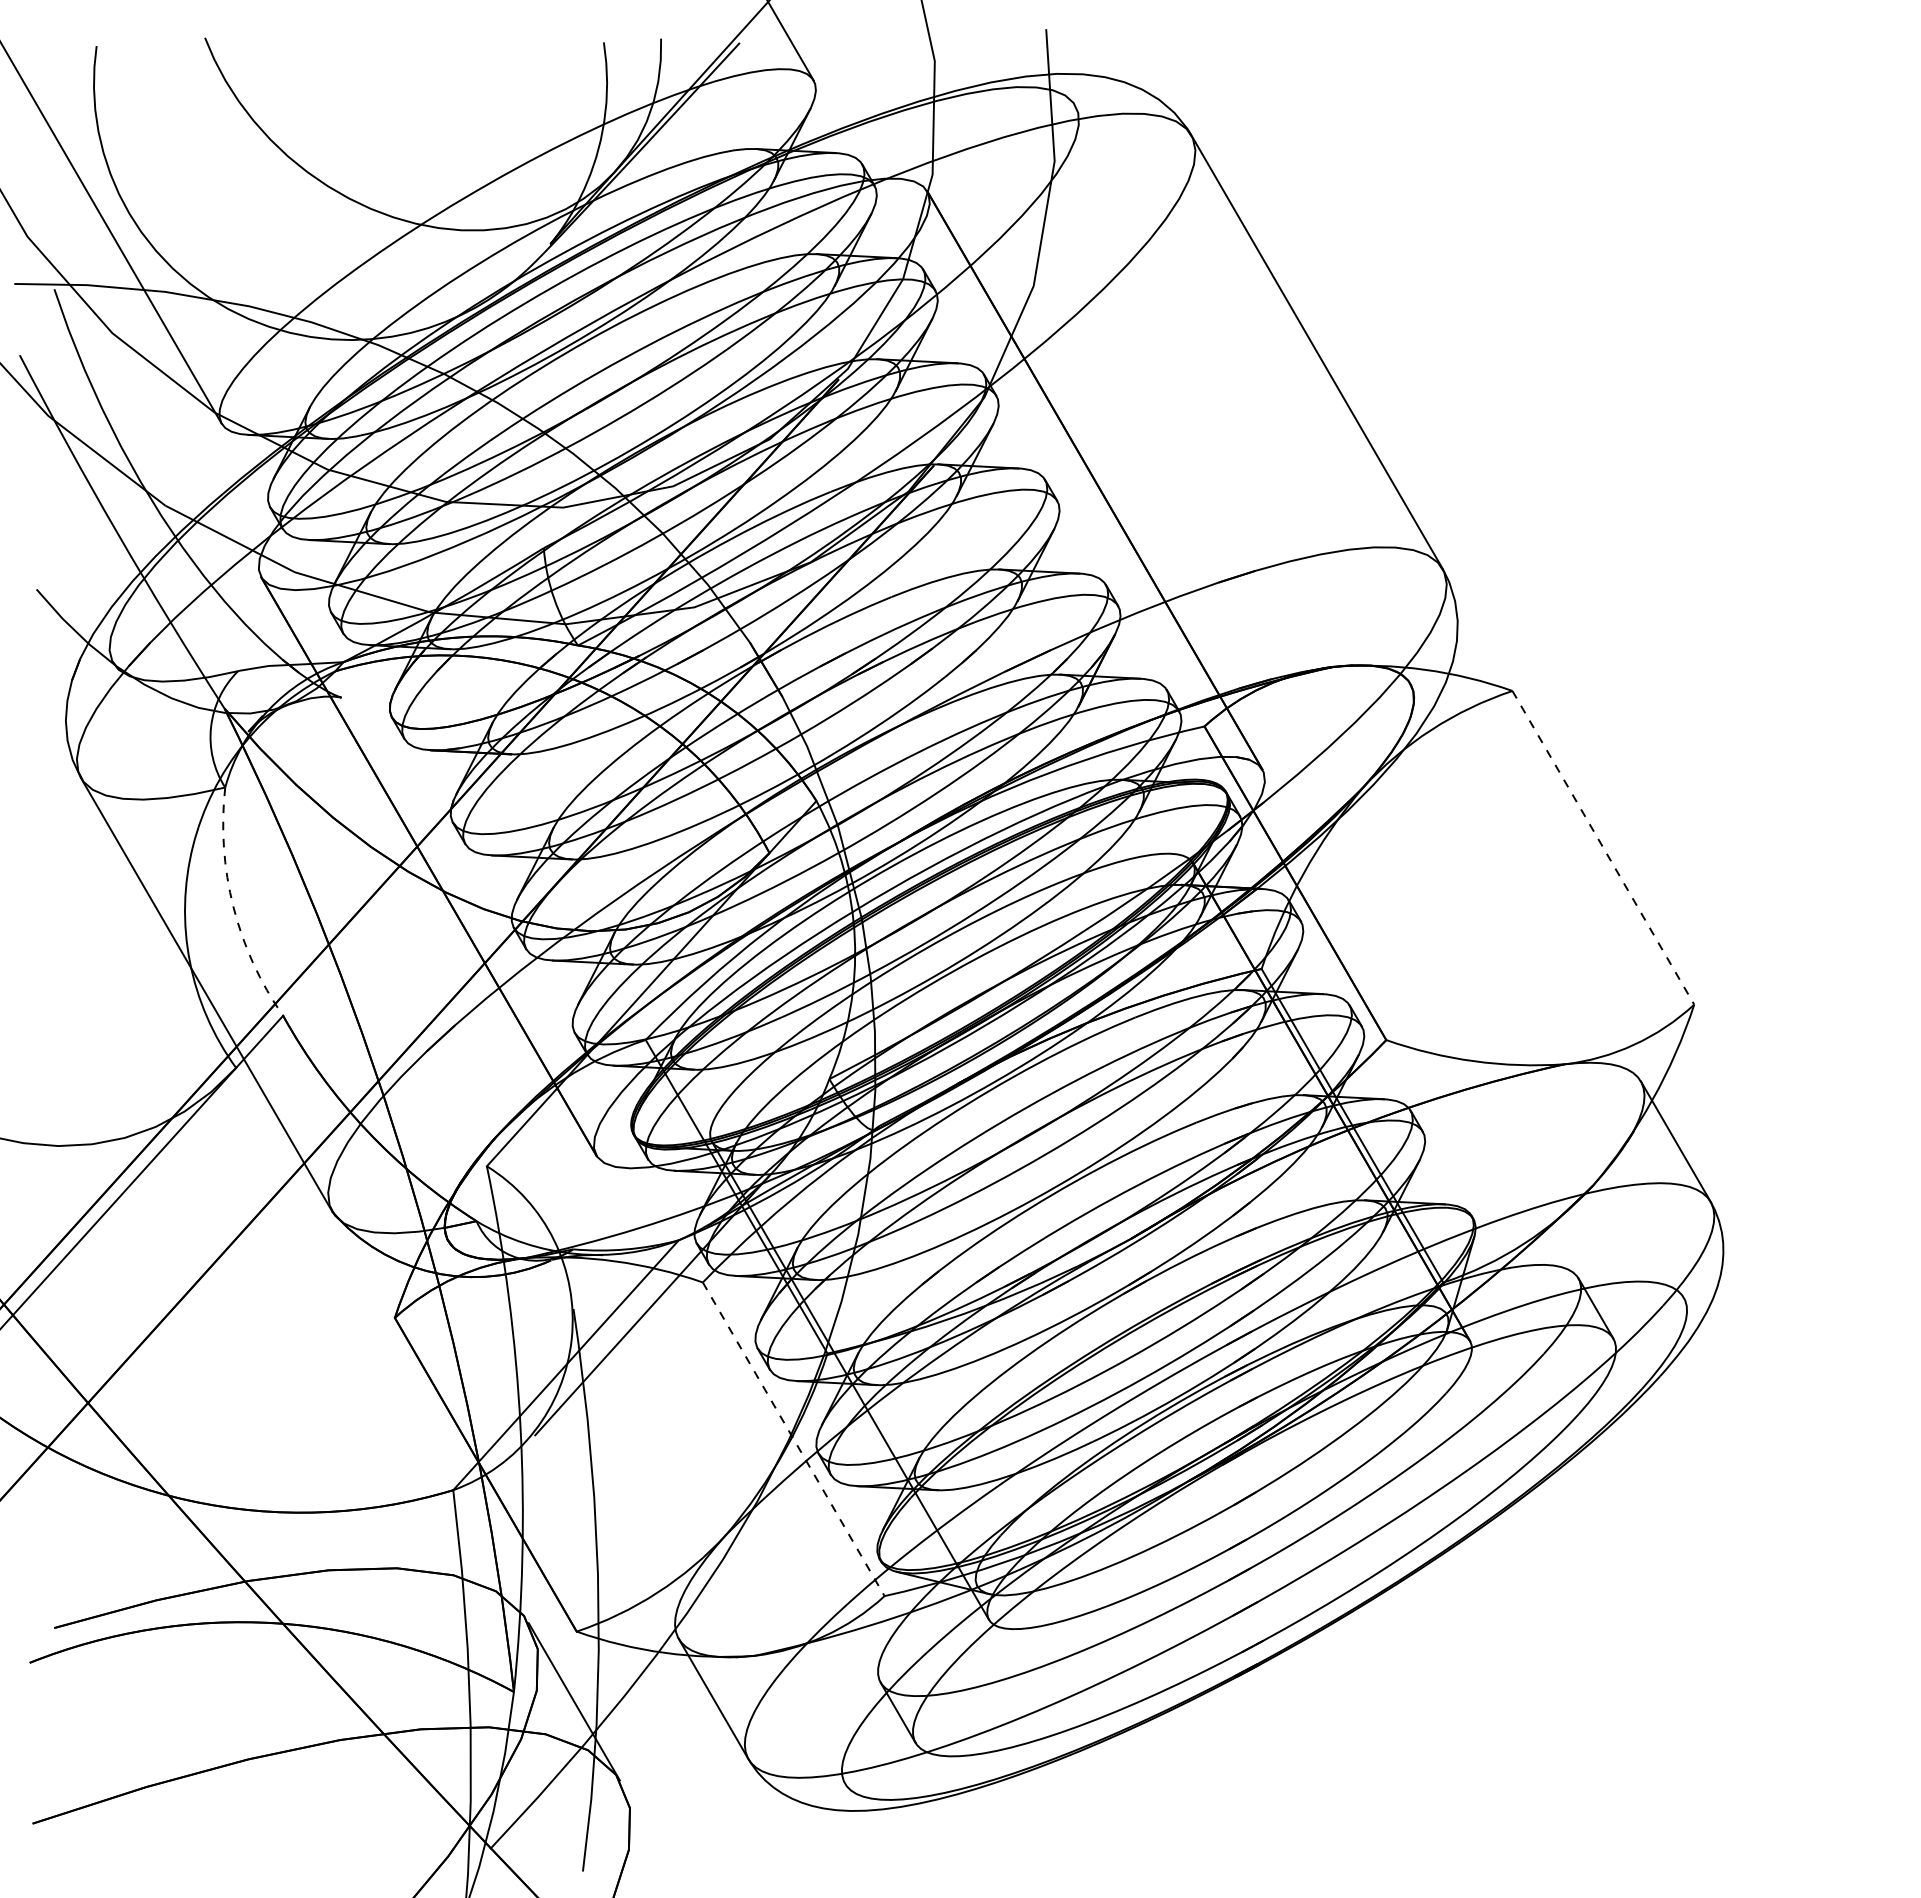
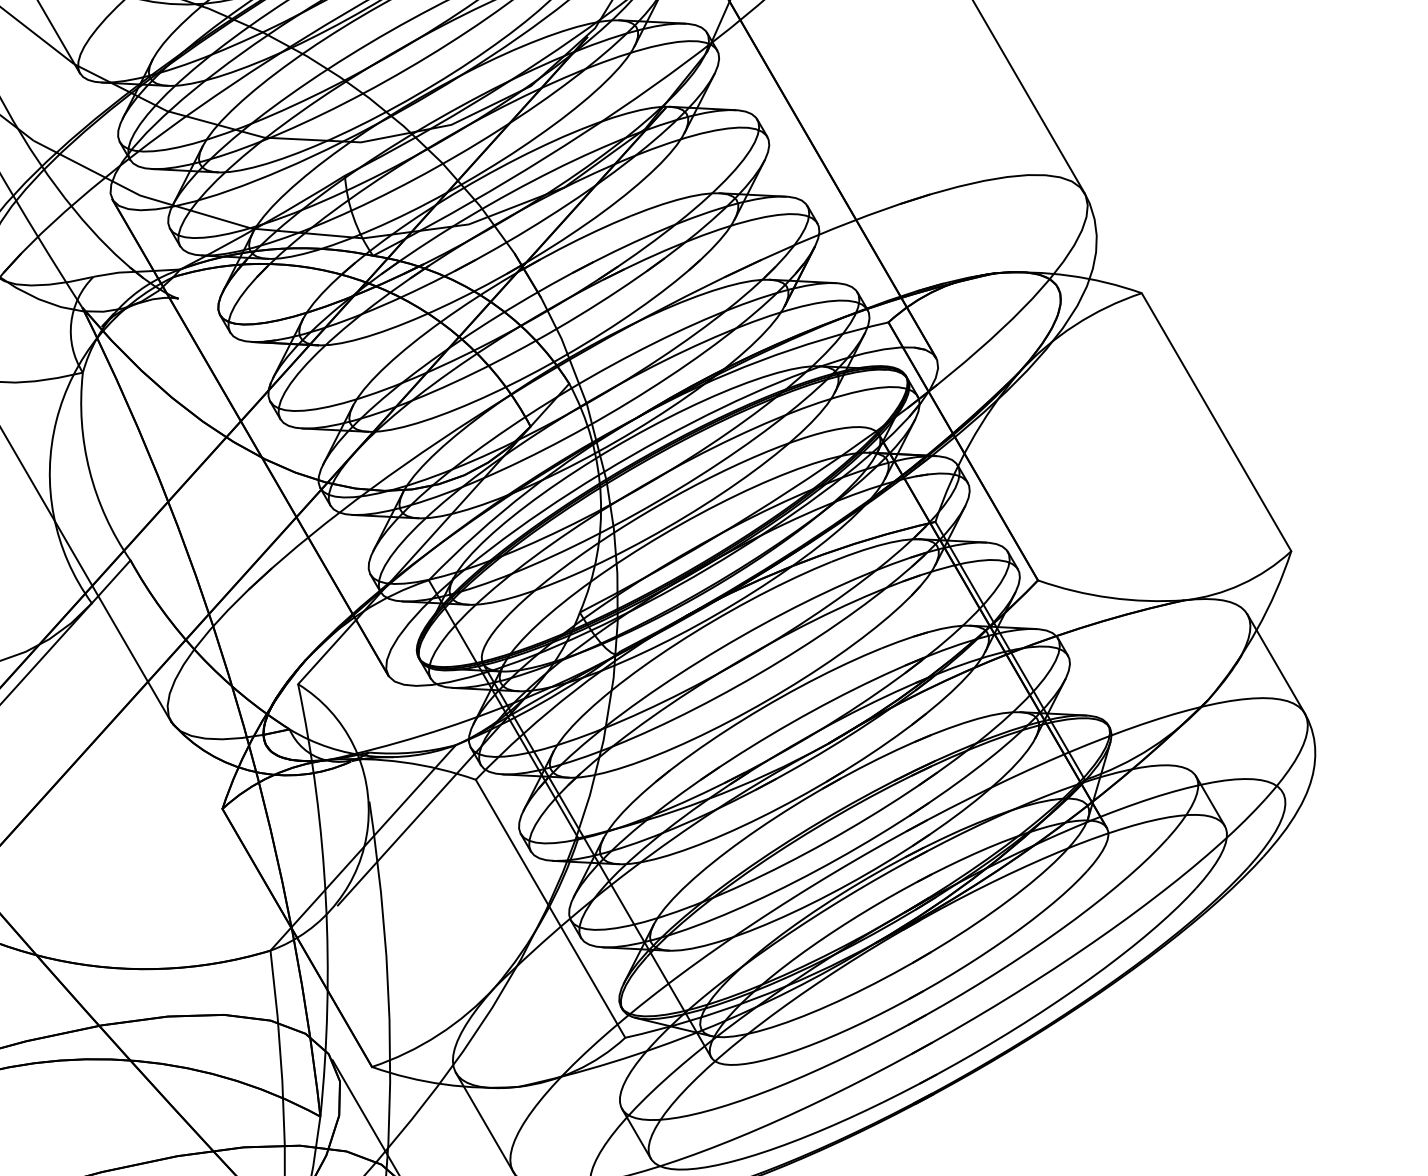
line: (1603, 848) -> (1216, 422), dashed -> solid
arc: (233, 906) -> (89, 470), dashed -> solid
line: (793, 1439) -> (550, 908), dashed -> solid

